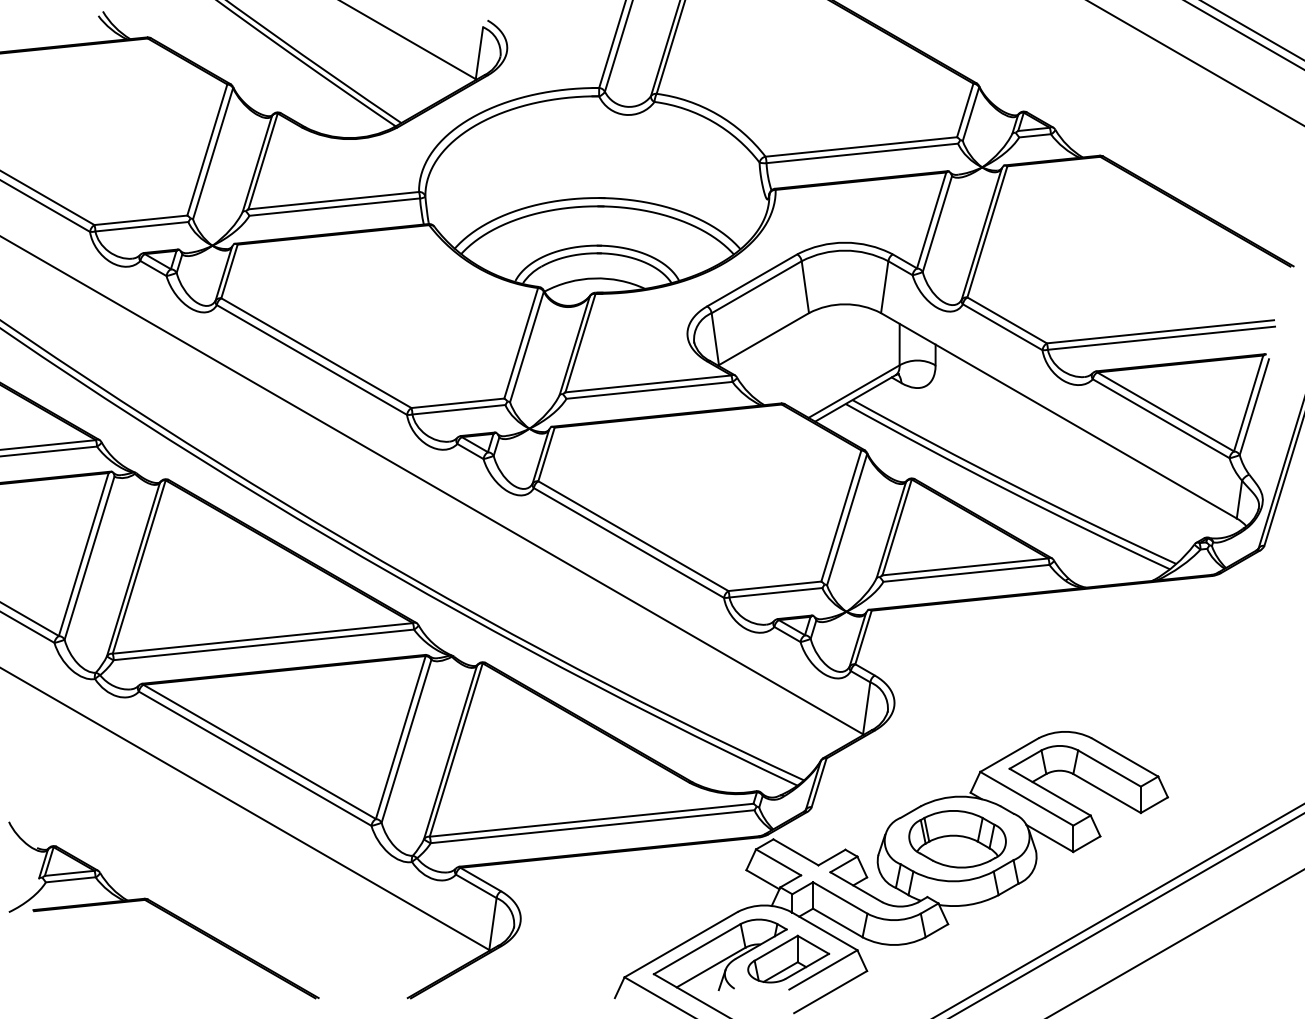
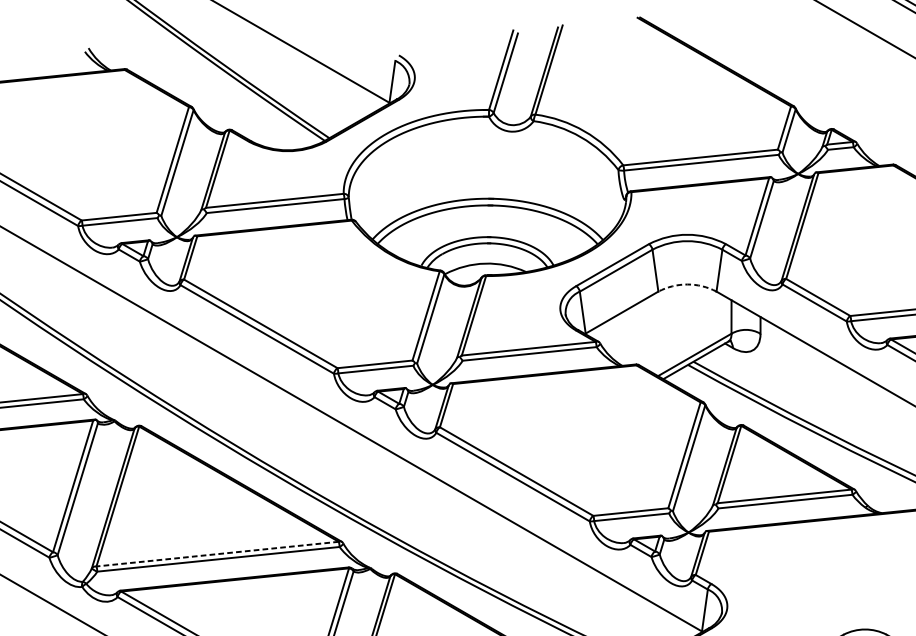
arc: (845, 304) -> (687, 284), solid -> dashed
line: (262, 638) -> (217, 554), solid -> dashed

